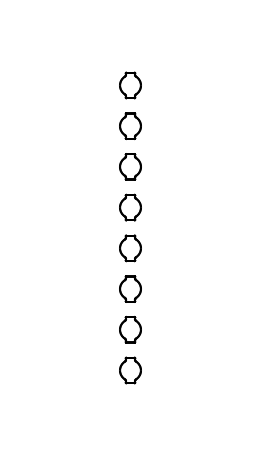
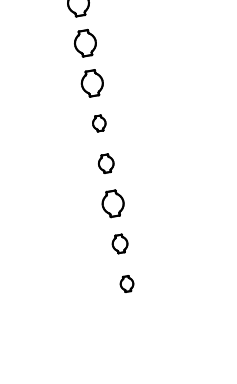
part: (130, 207) -> (99, 123), size x0.6
part: (130, 248) -> (106, 163), size x0.7
part: (130, 329) -> (120, 243), size x0.7
part: (130, 370) -> (127, 284), size x0.6

